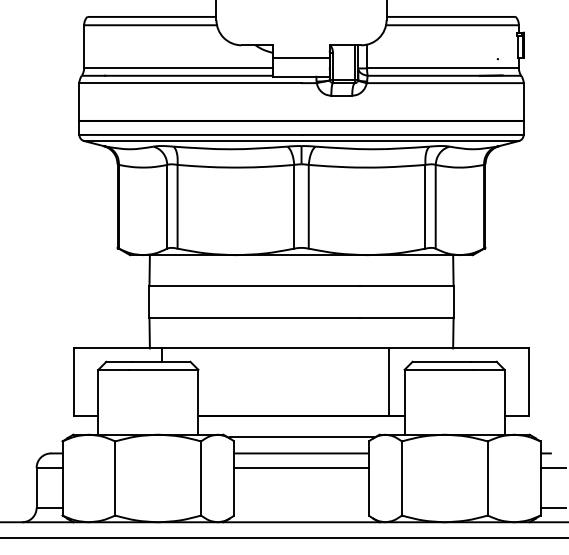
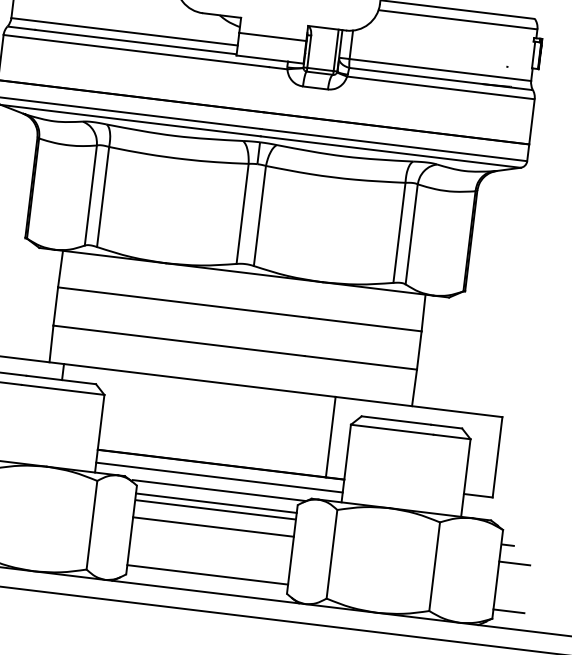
line: (301, 426) -> (219, 477), added
line: (301, 447) -> (216, 502), added
line: (301, 507) -> (207, 574), added

